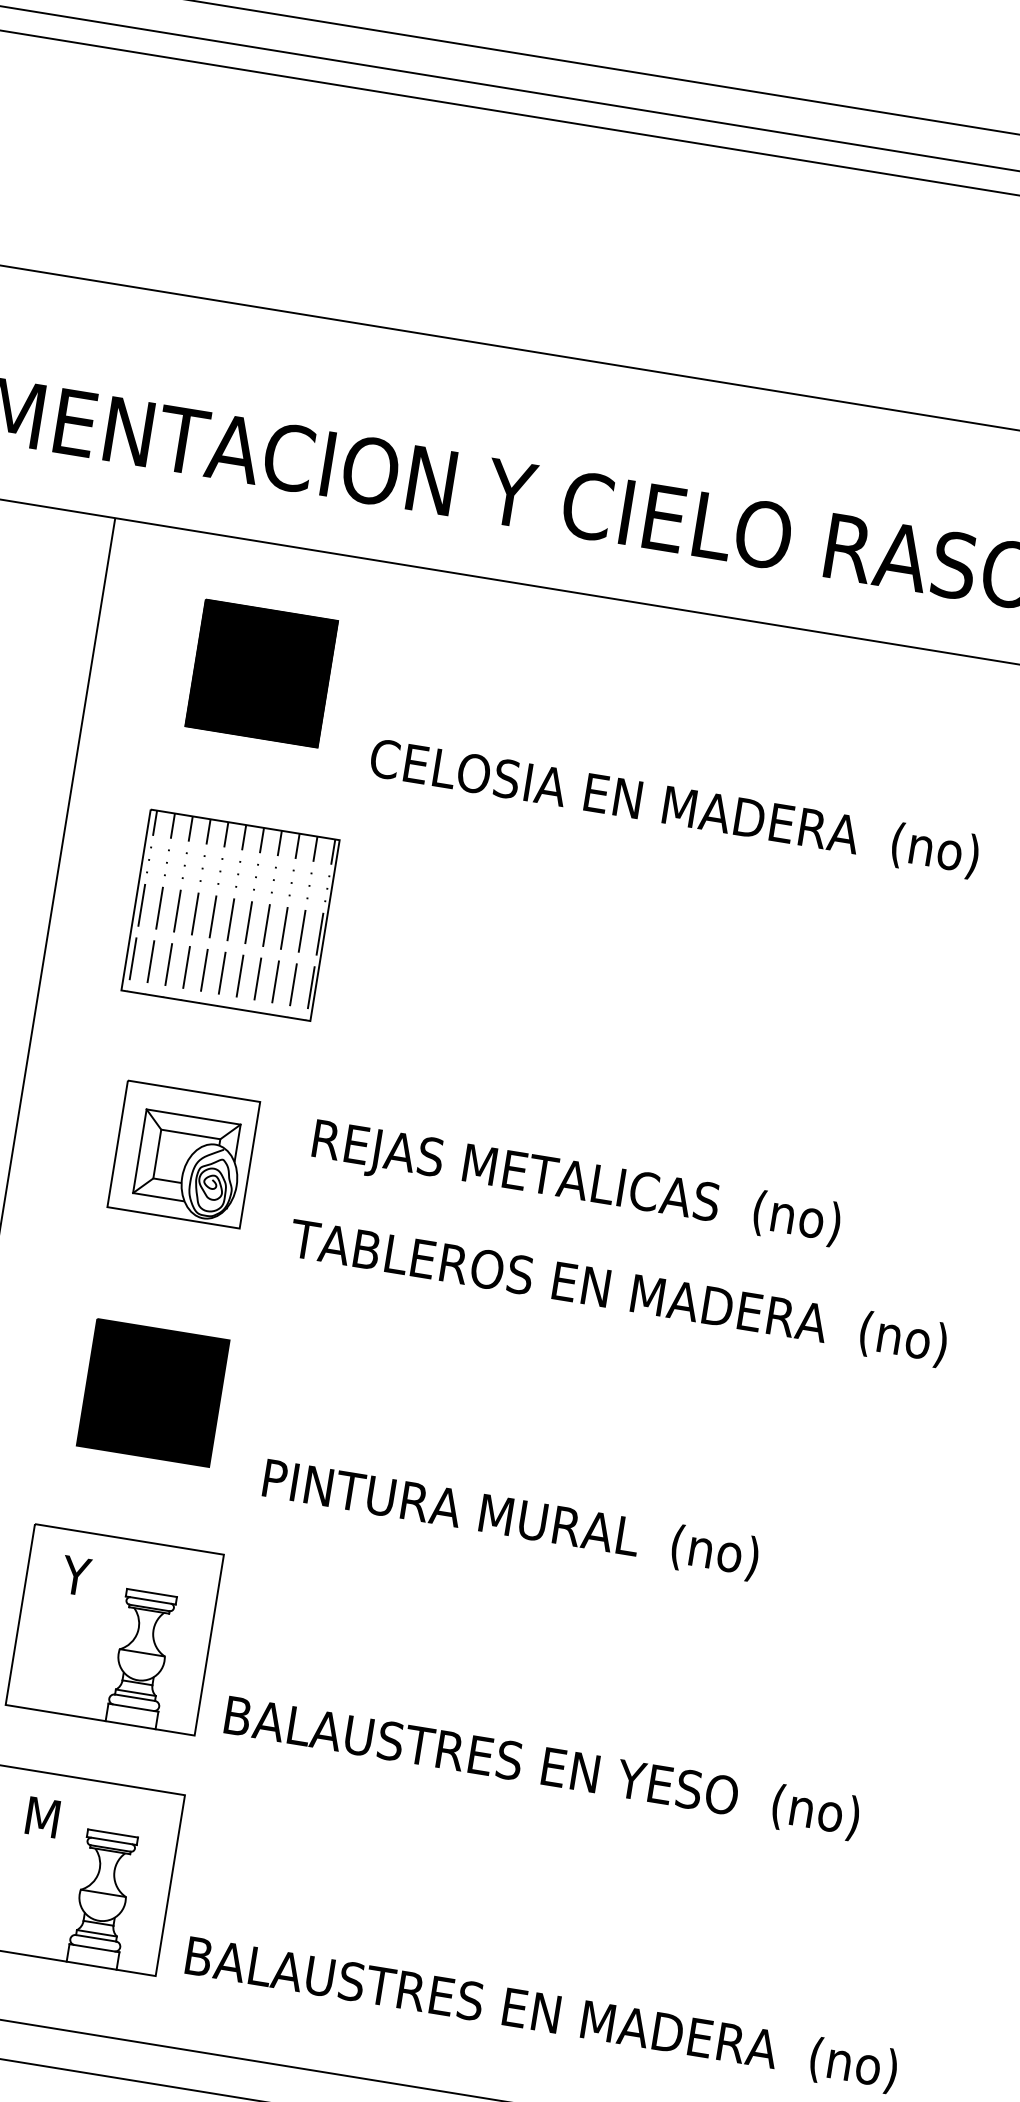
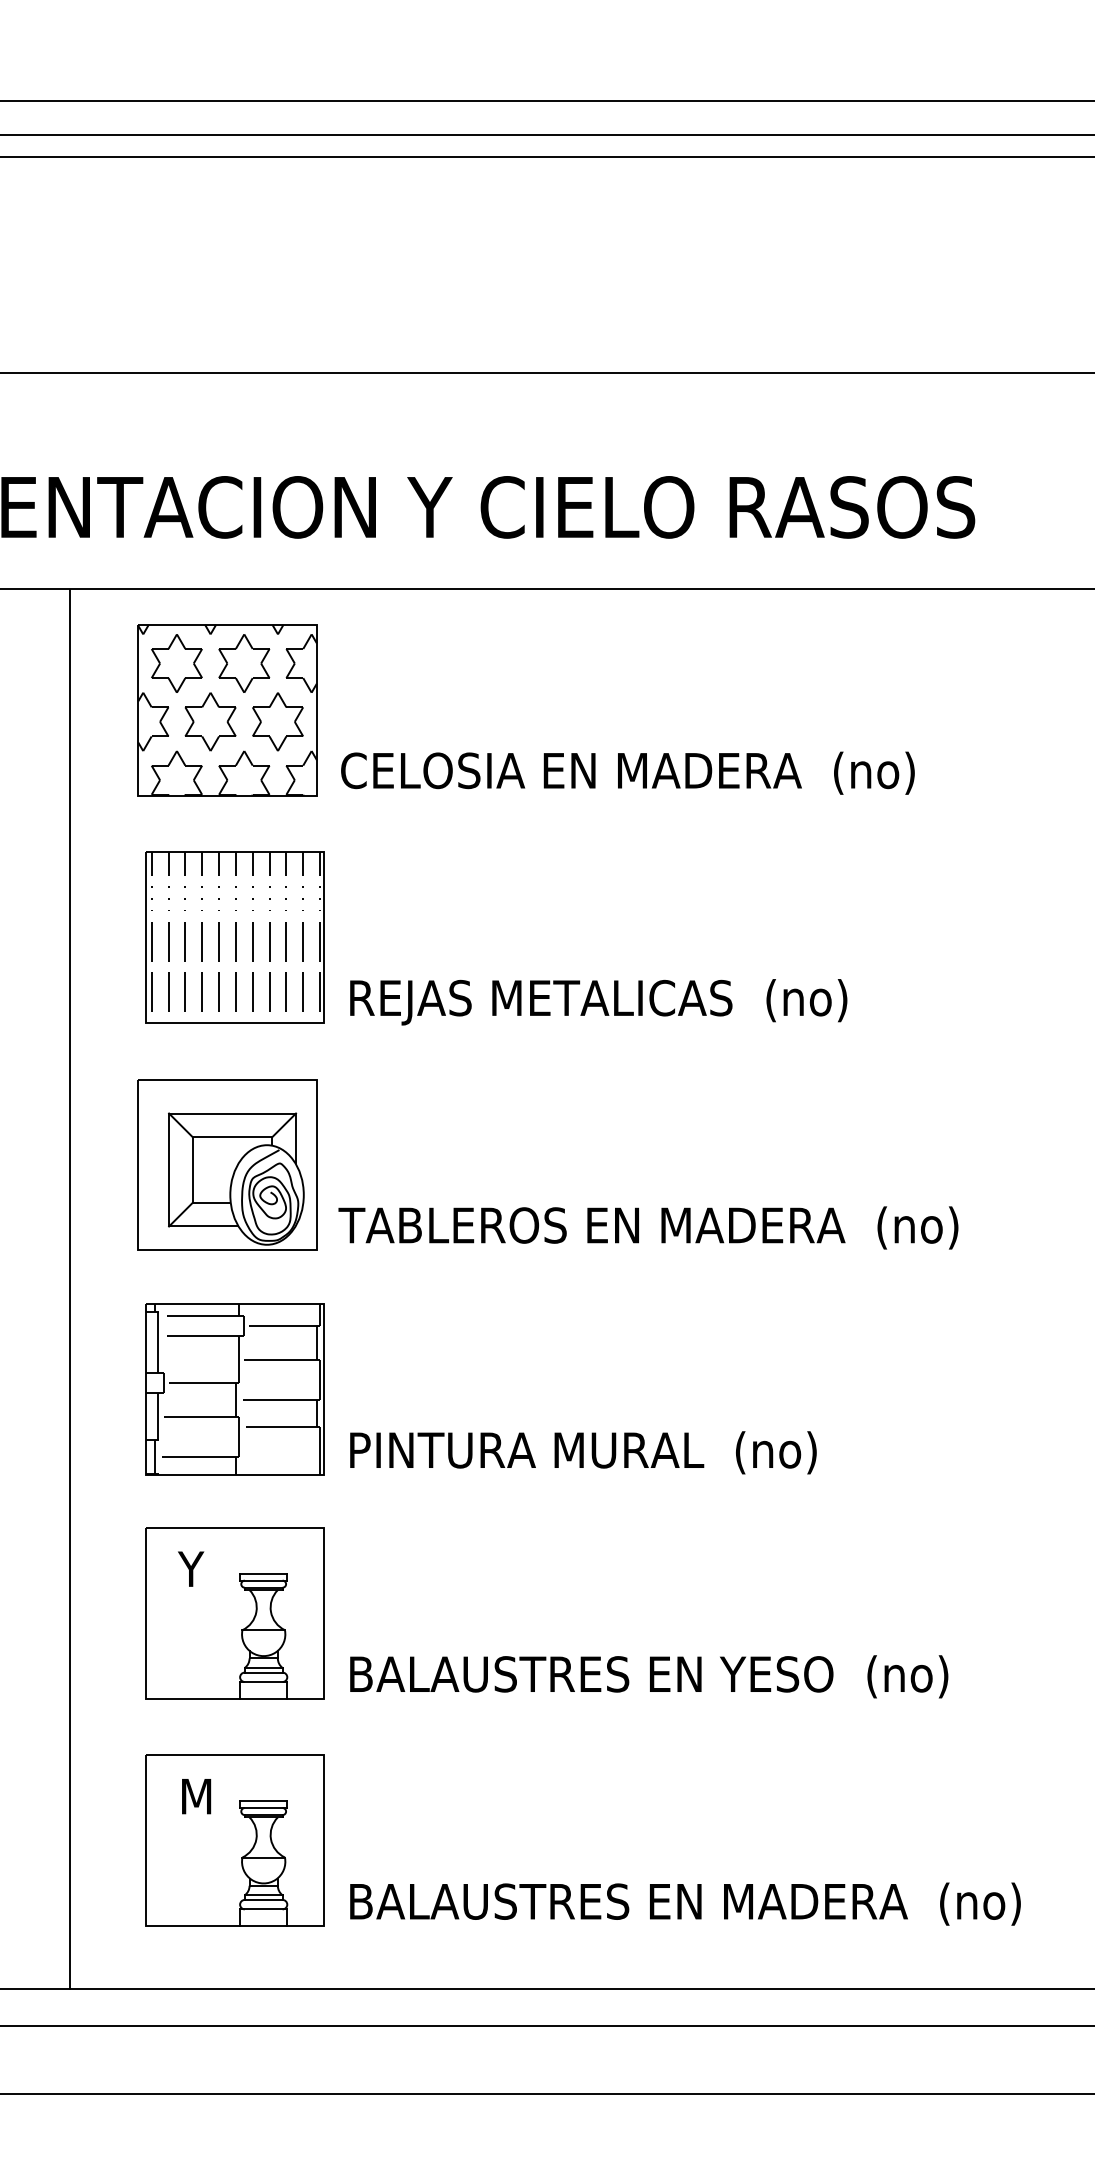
part: (261, 673) -> (227, 710), size x1.43
part: (183, 1154) -> (227, 1164), size x1.43
text: (576, 1184) -> (598, 1002), moved
part: (152, 1393) -> (234, 1389), size x1.43

